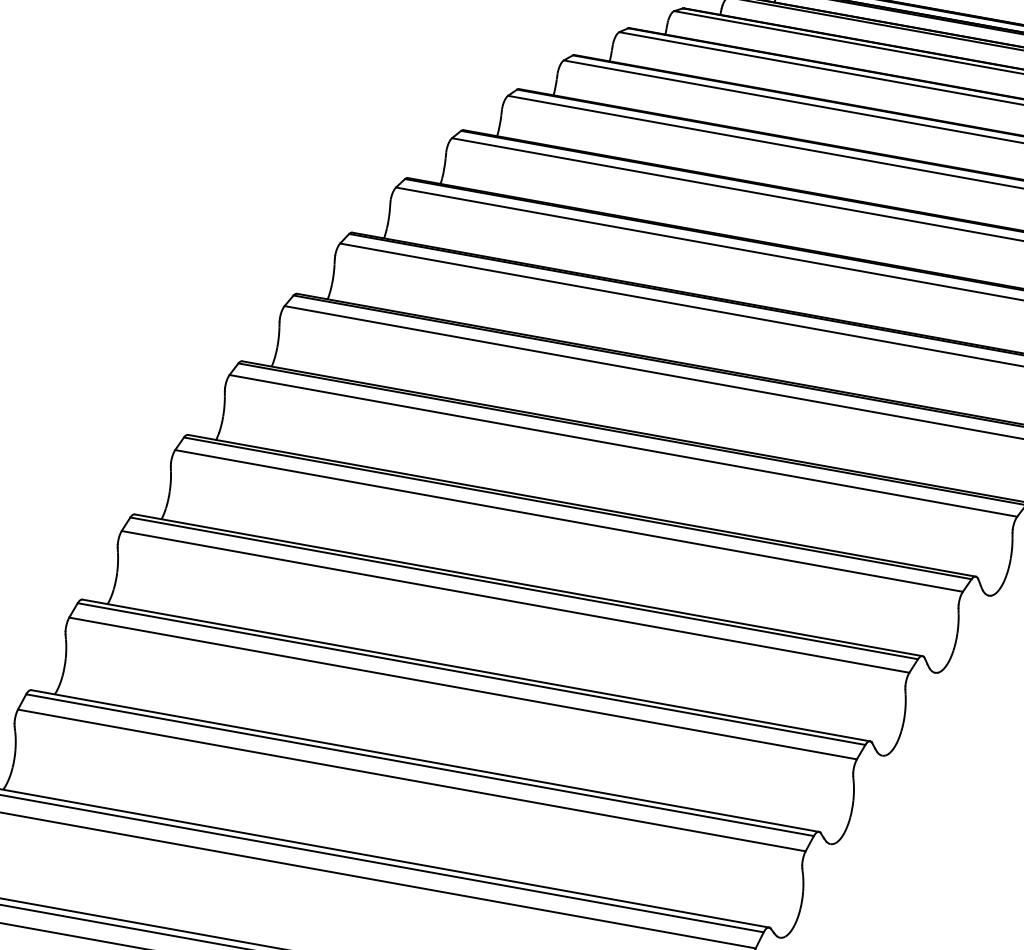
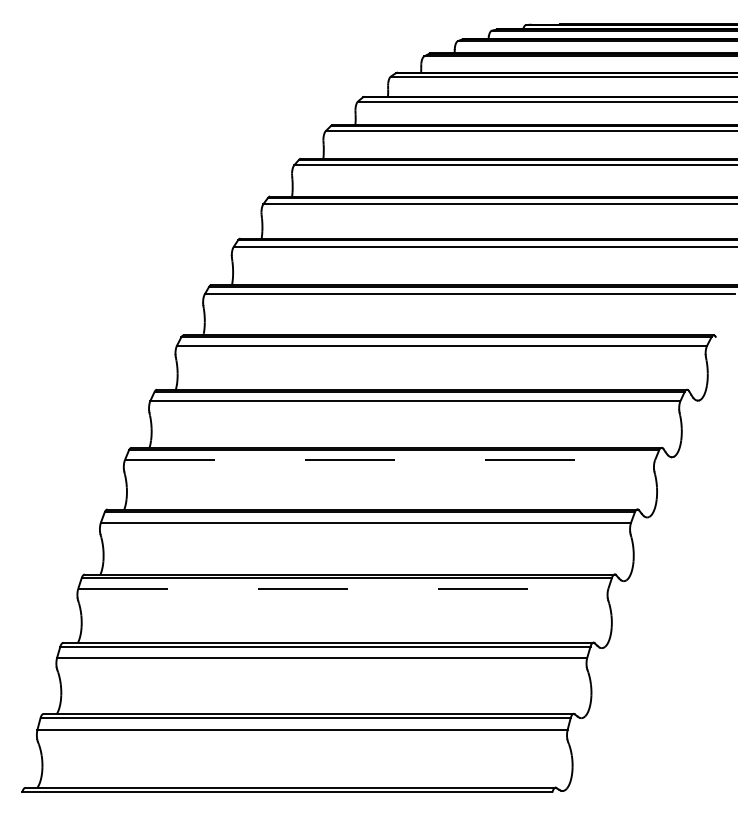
line: (516, 602) -> (390, 460), solid -> dashed
line: (412, 780) -> (343, 588), solid -> dashed

